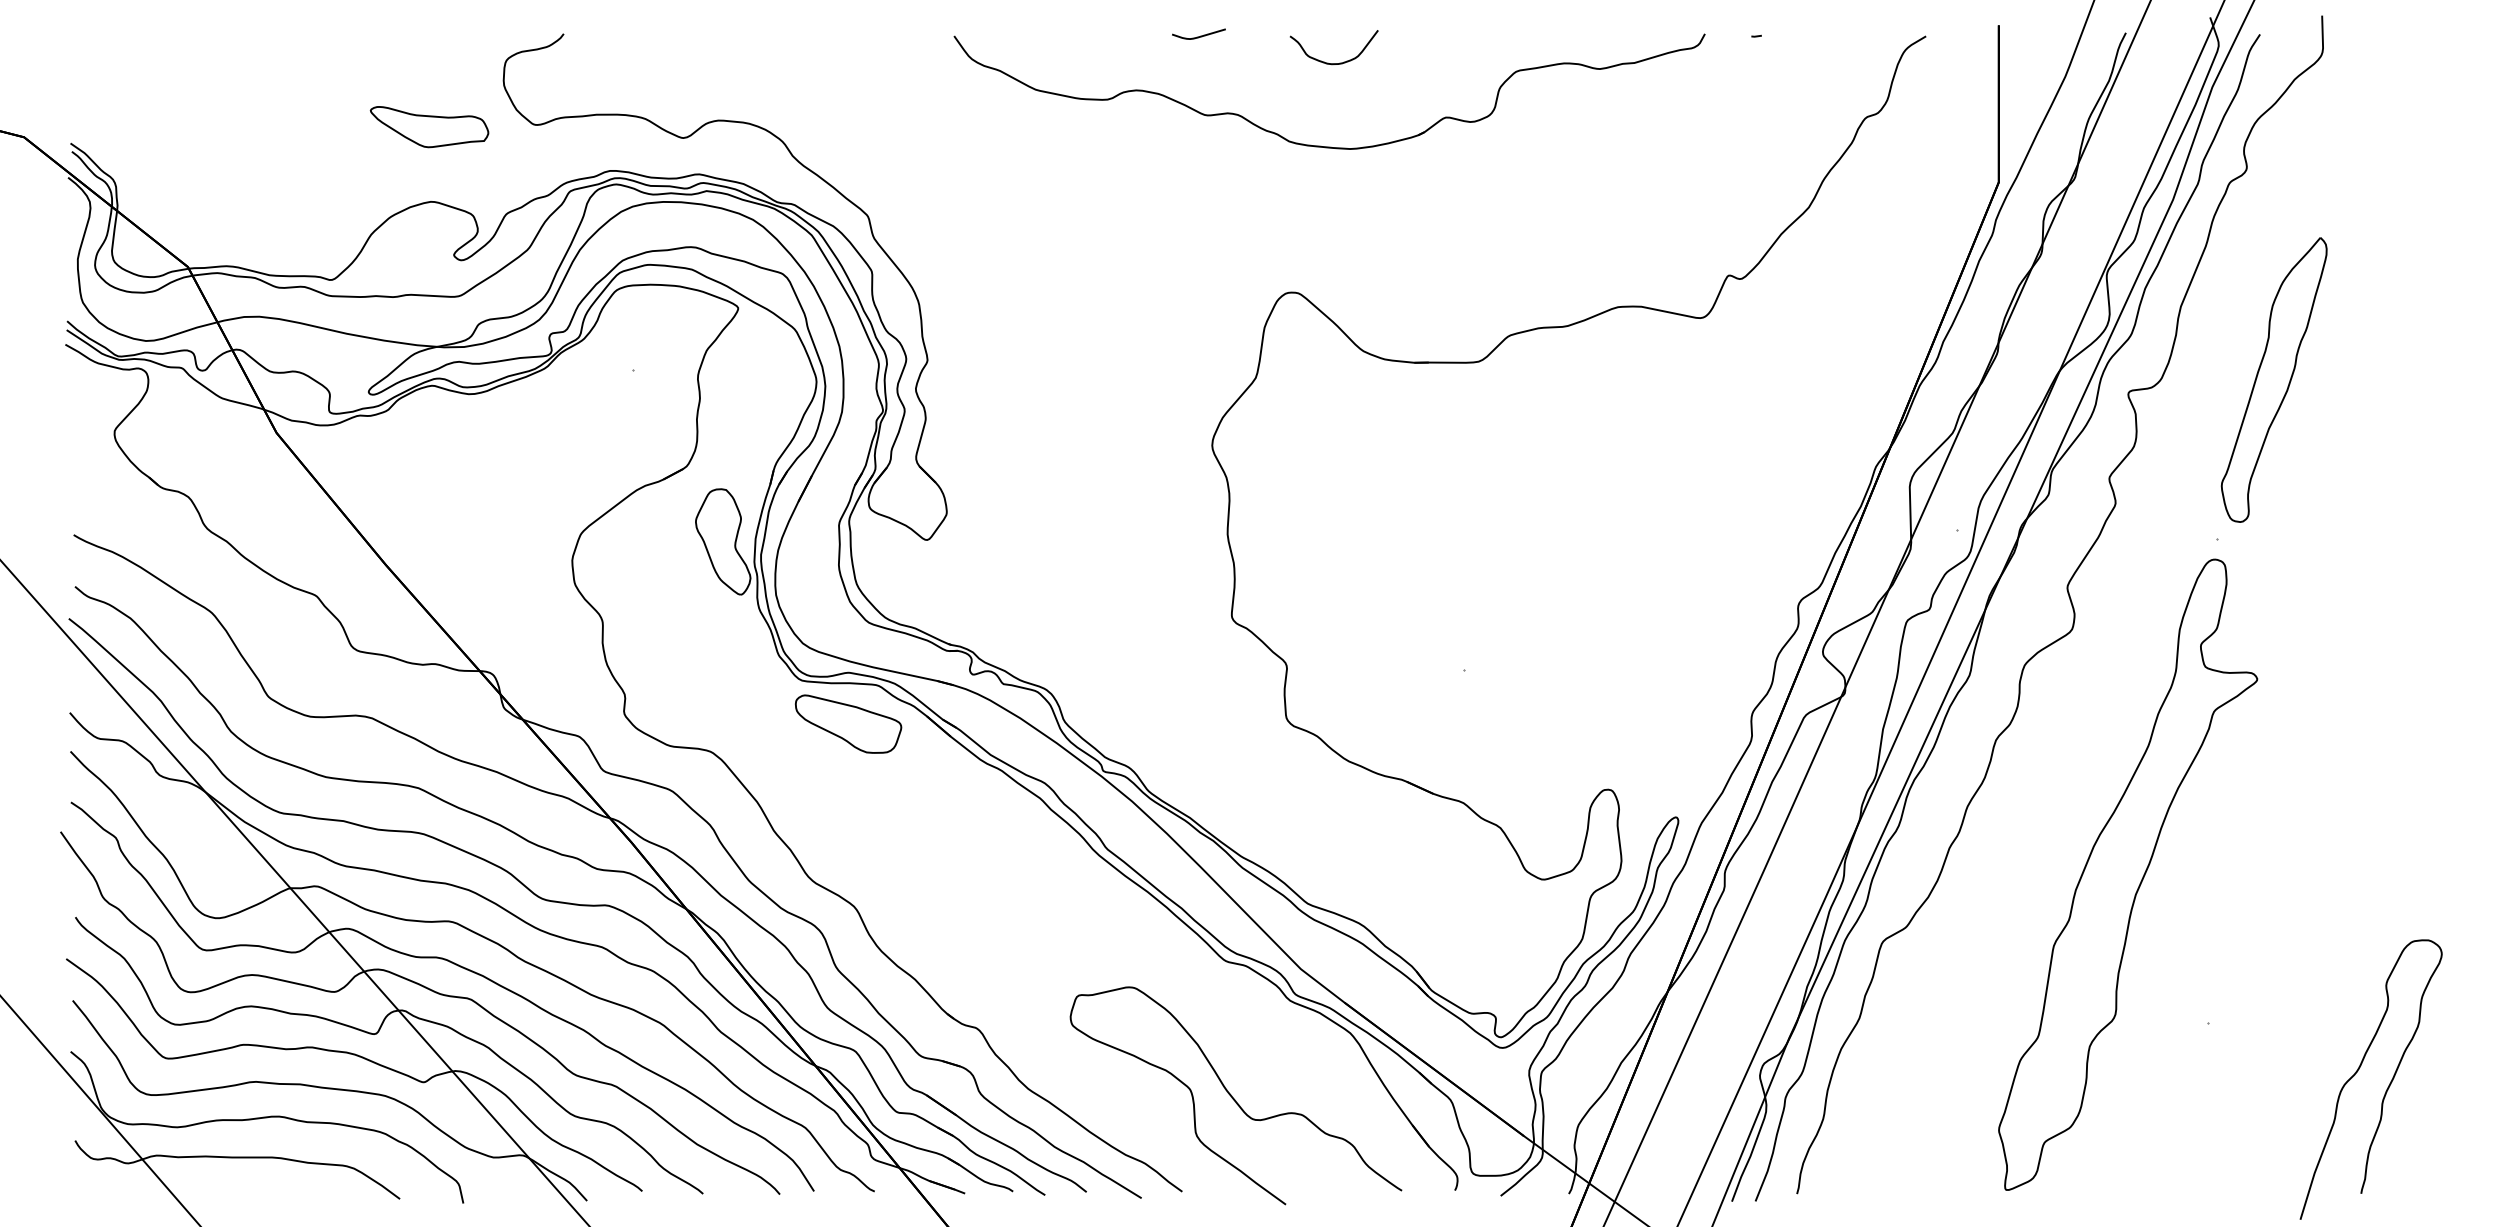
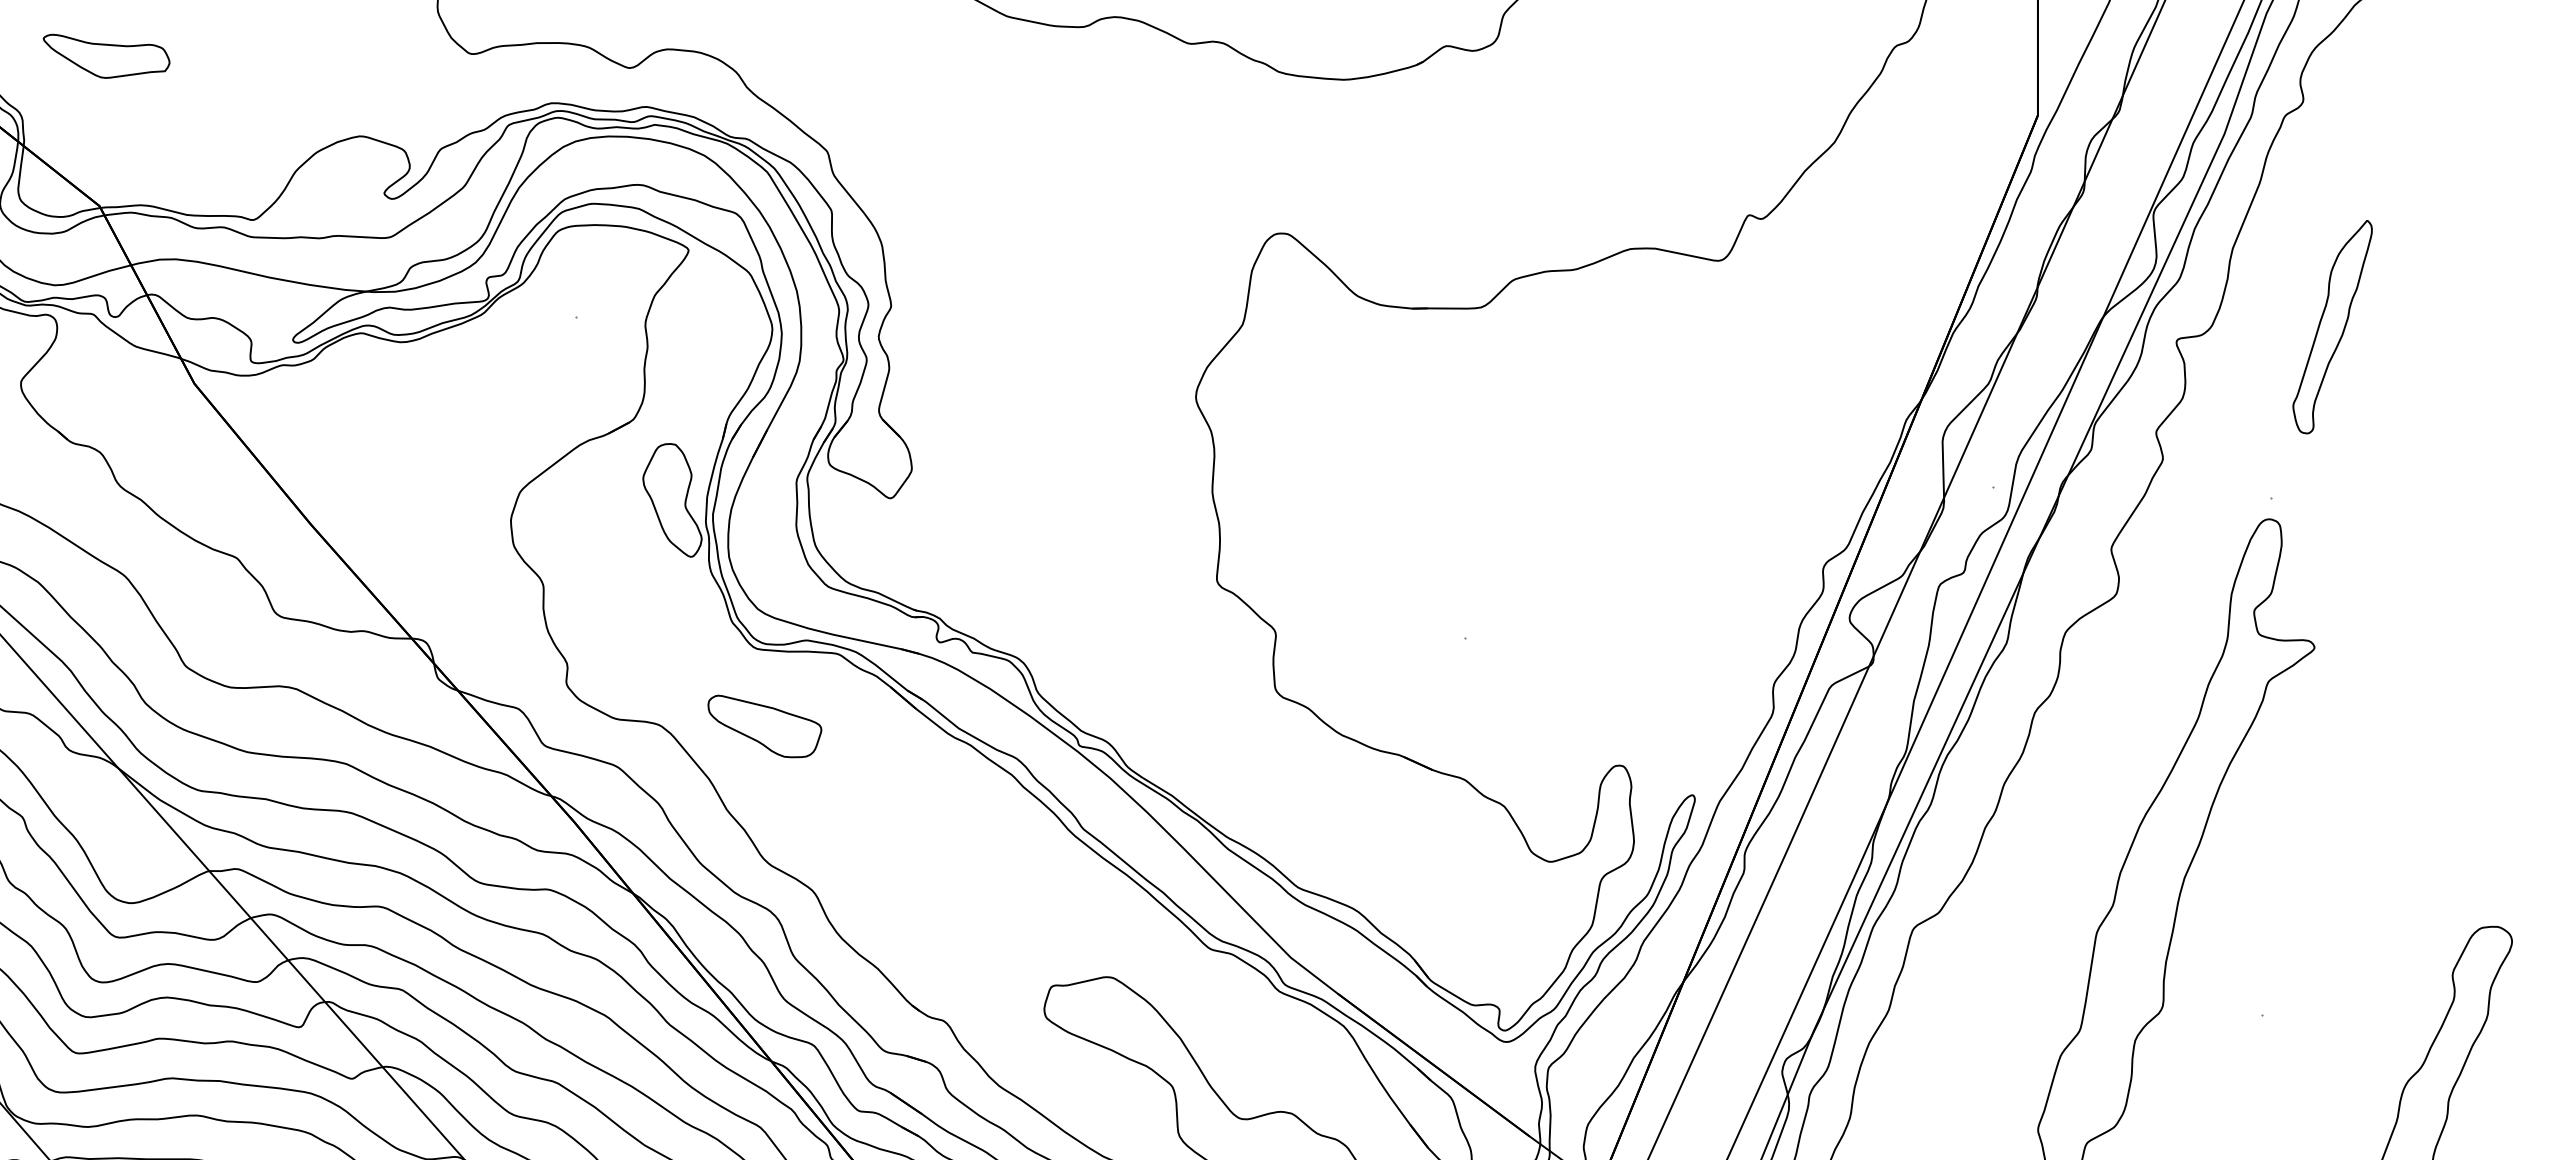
part: (429, 127) -> (106, 56), moved
part: (2273, 379) -> (2331, 326), size x0.7
part: (848, 723) -> (764, 725), moved

